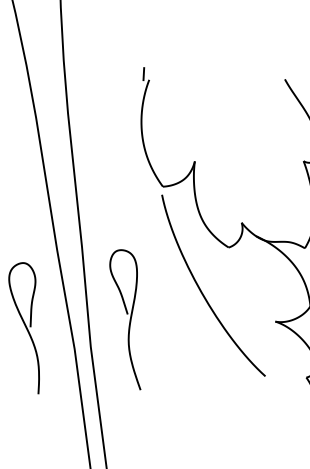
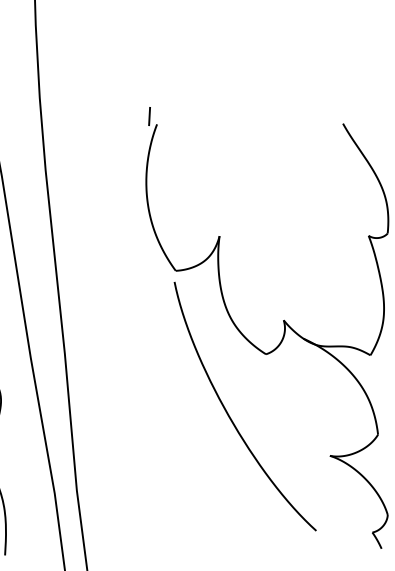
curve: (129, 319) -> (129, 452), removed

